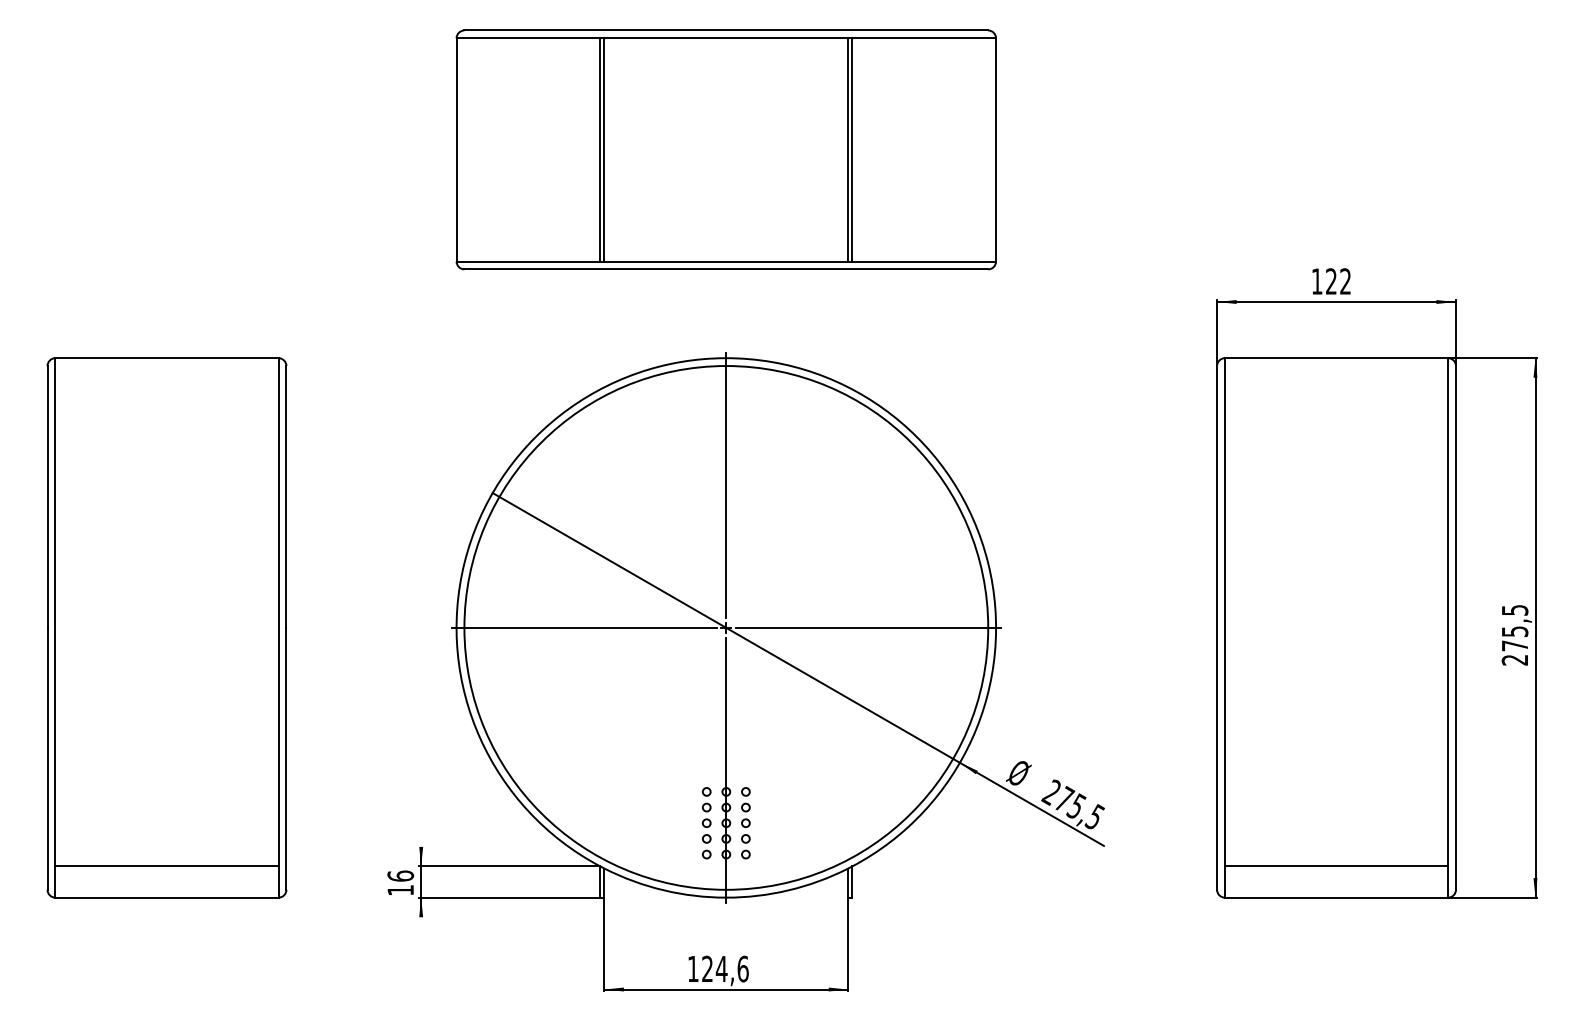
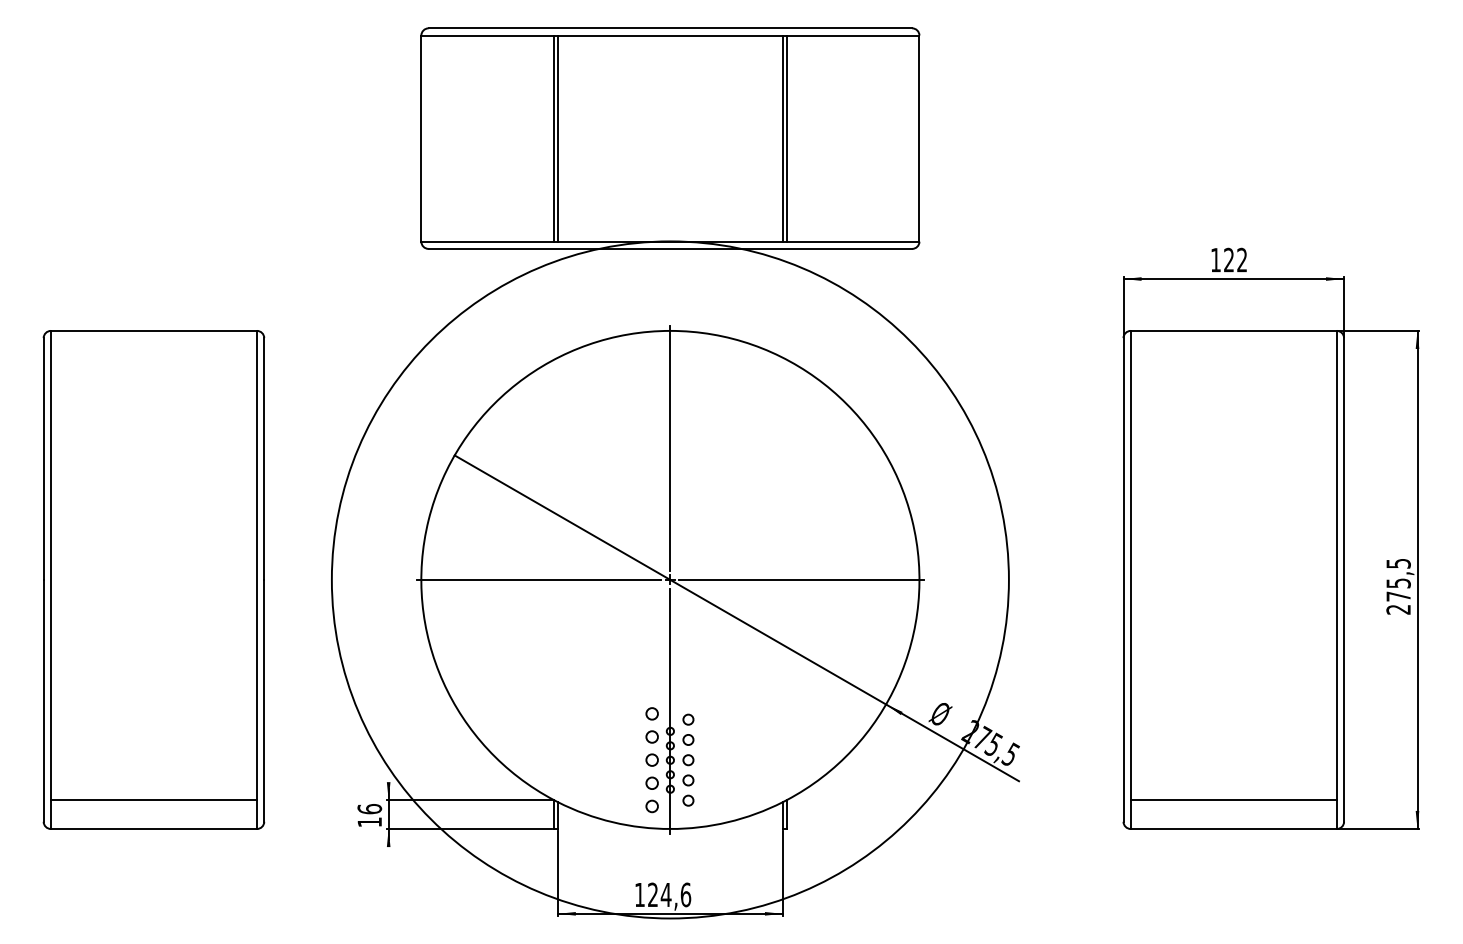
circle: (726, 627) -> (670, 579), size x1.4
part: (706, 823) -> (652, 760), size x1.6
part: (745, 823) -> (688, 760), size x1.4

